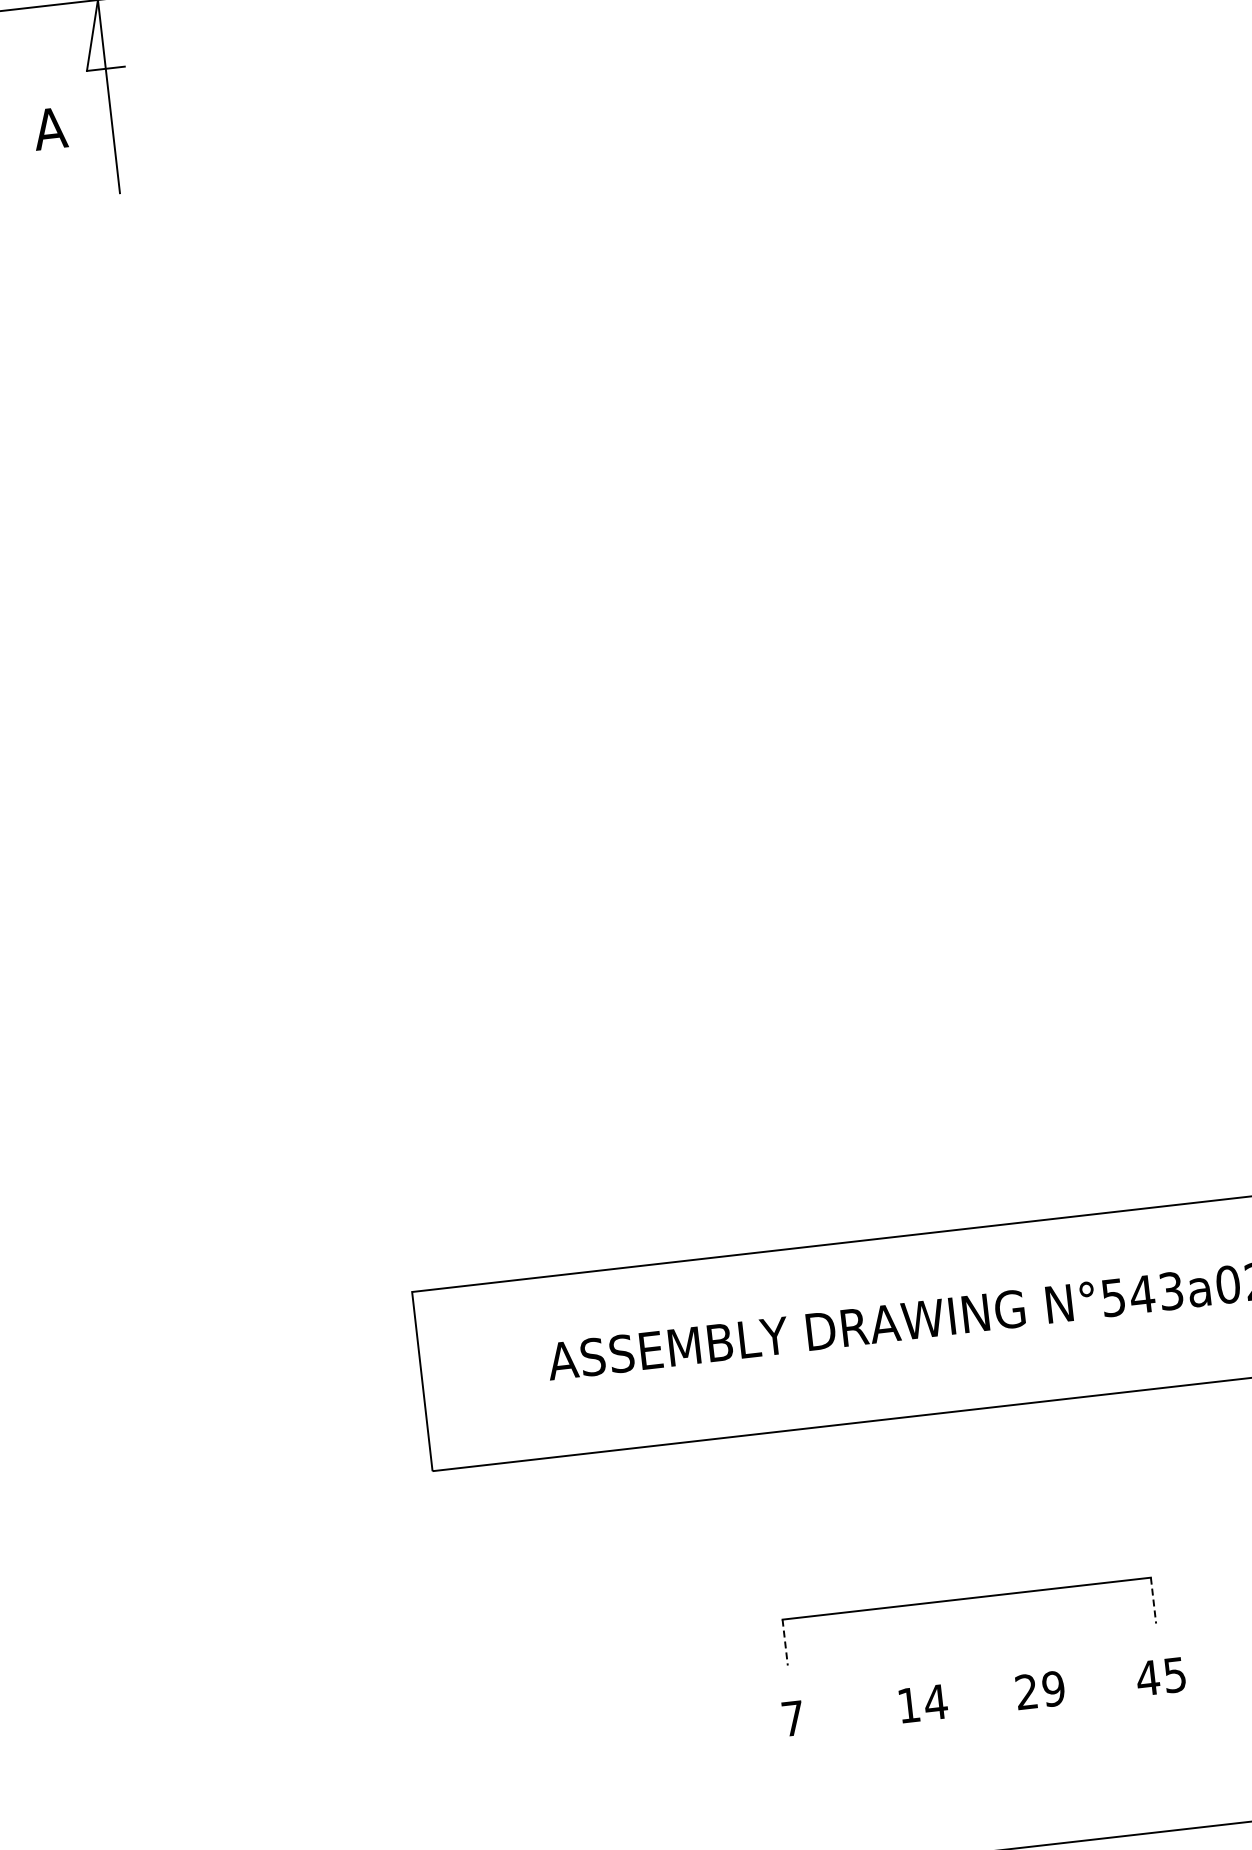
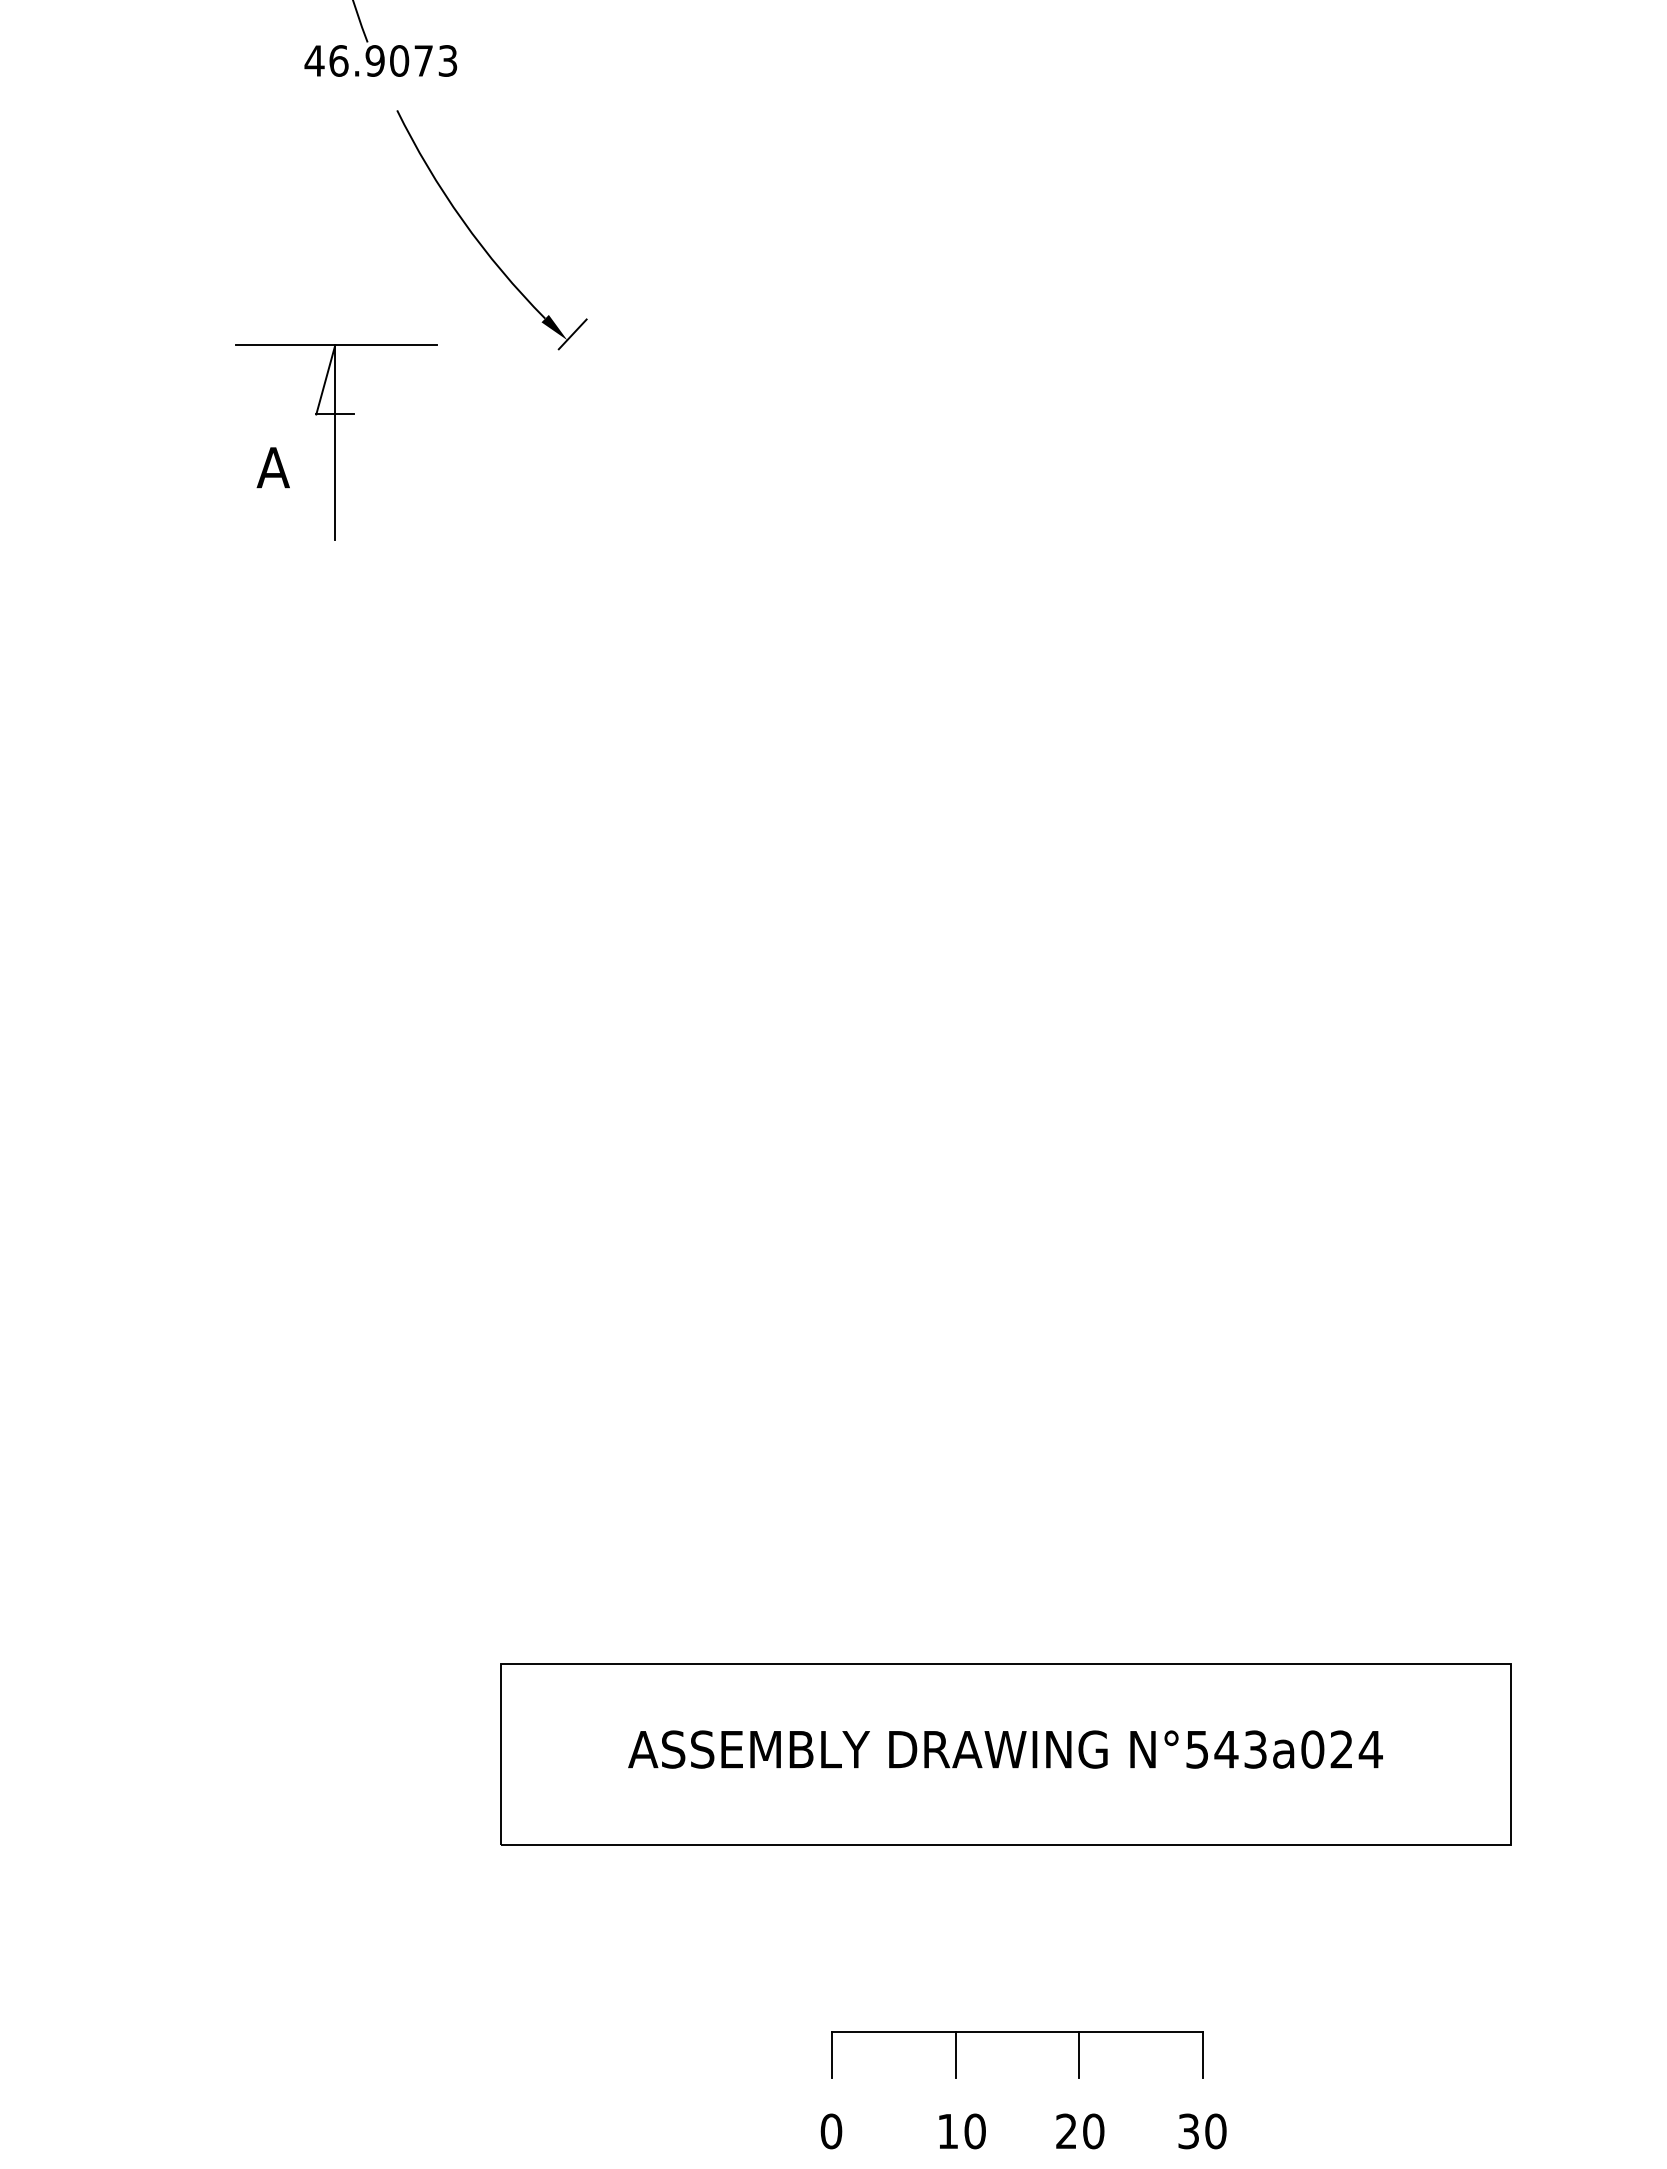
line: (1153, 1601) -> (1202, 2055), dashed -> solid
line: (1030, 1614) -> (1079, 2054), added
line: (907, 1628) -> (955, 2054), added
line: (785, 1643) -> (832, 2055), dashed -> solid
text: (1160, 1676) -> (1201, 2131), 45 -> 30
text: (1053, 1688) -> (1093, 2131), 29 -> 20
text: (935, 1702) -> (974, 2131), 14 -> 10
text: (793, 1718) -> (831, 2131), 7 -> 0

